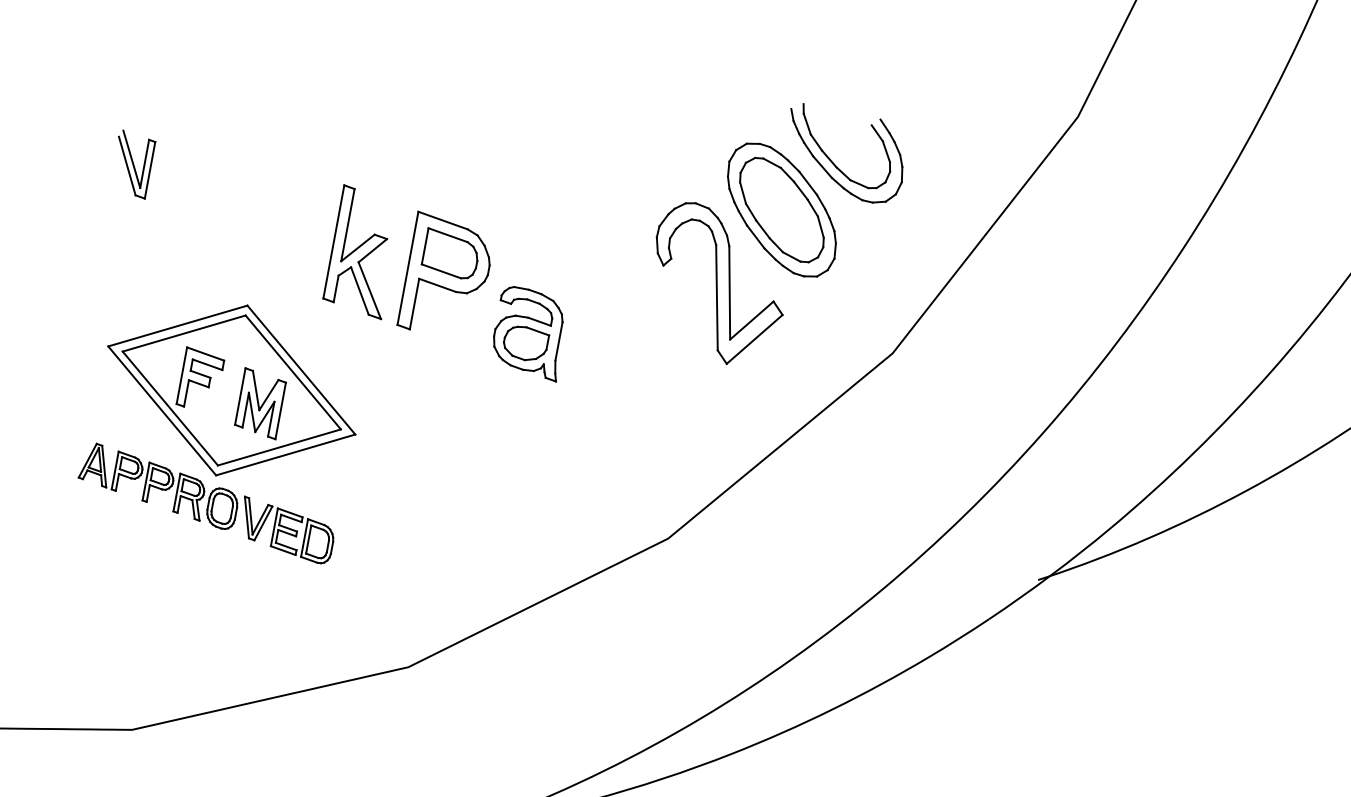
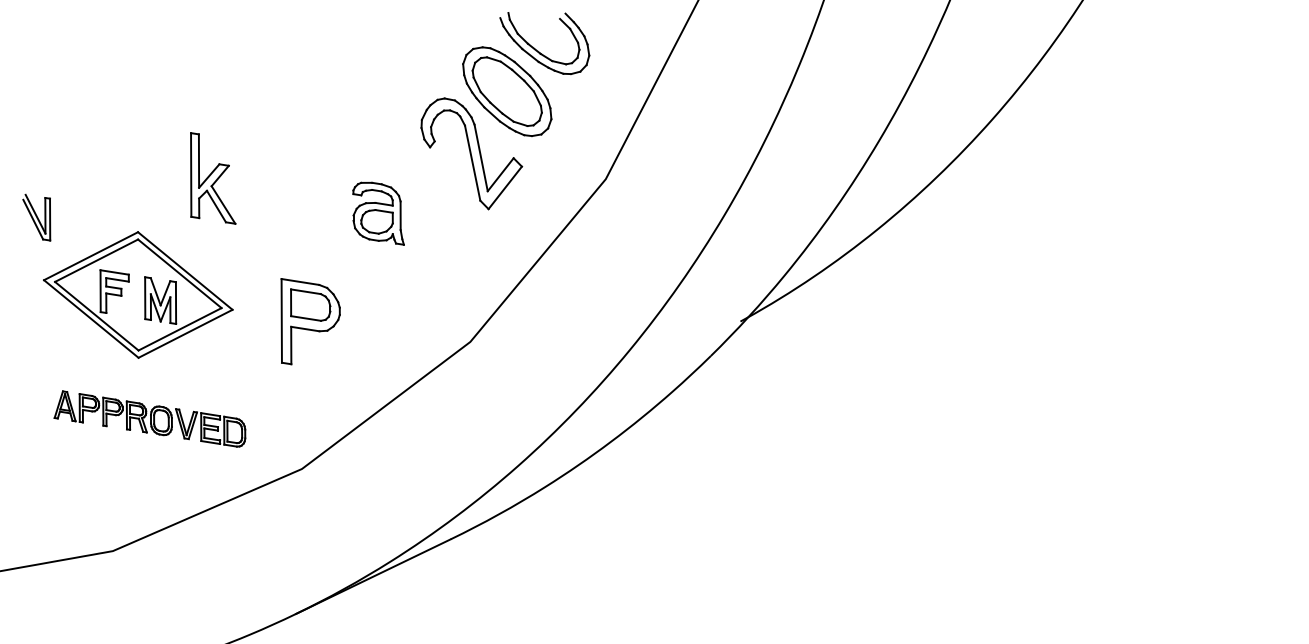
part: (132, 163) -> (36, 217), moved
part: (446, 276) -> (310, 321), moved
part: (529, 332) -> (378, 213), moved
part: (206, 502) -> (149, 418), moved

